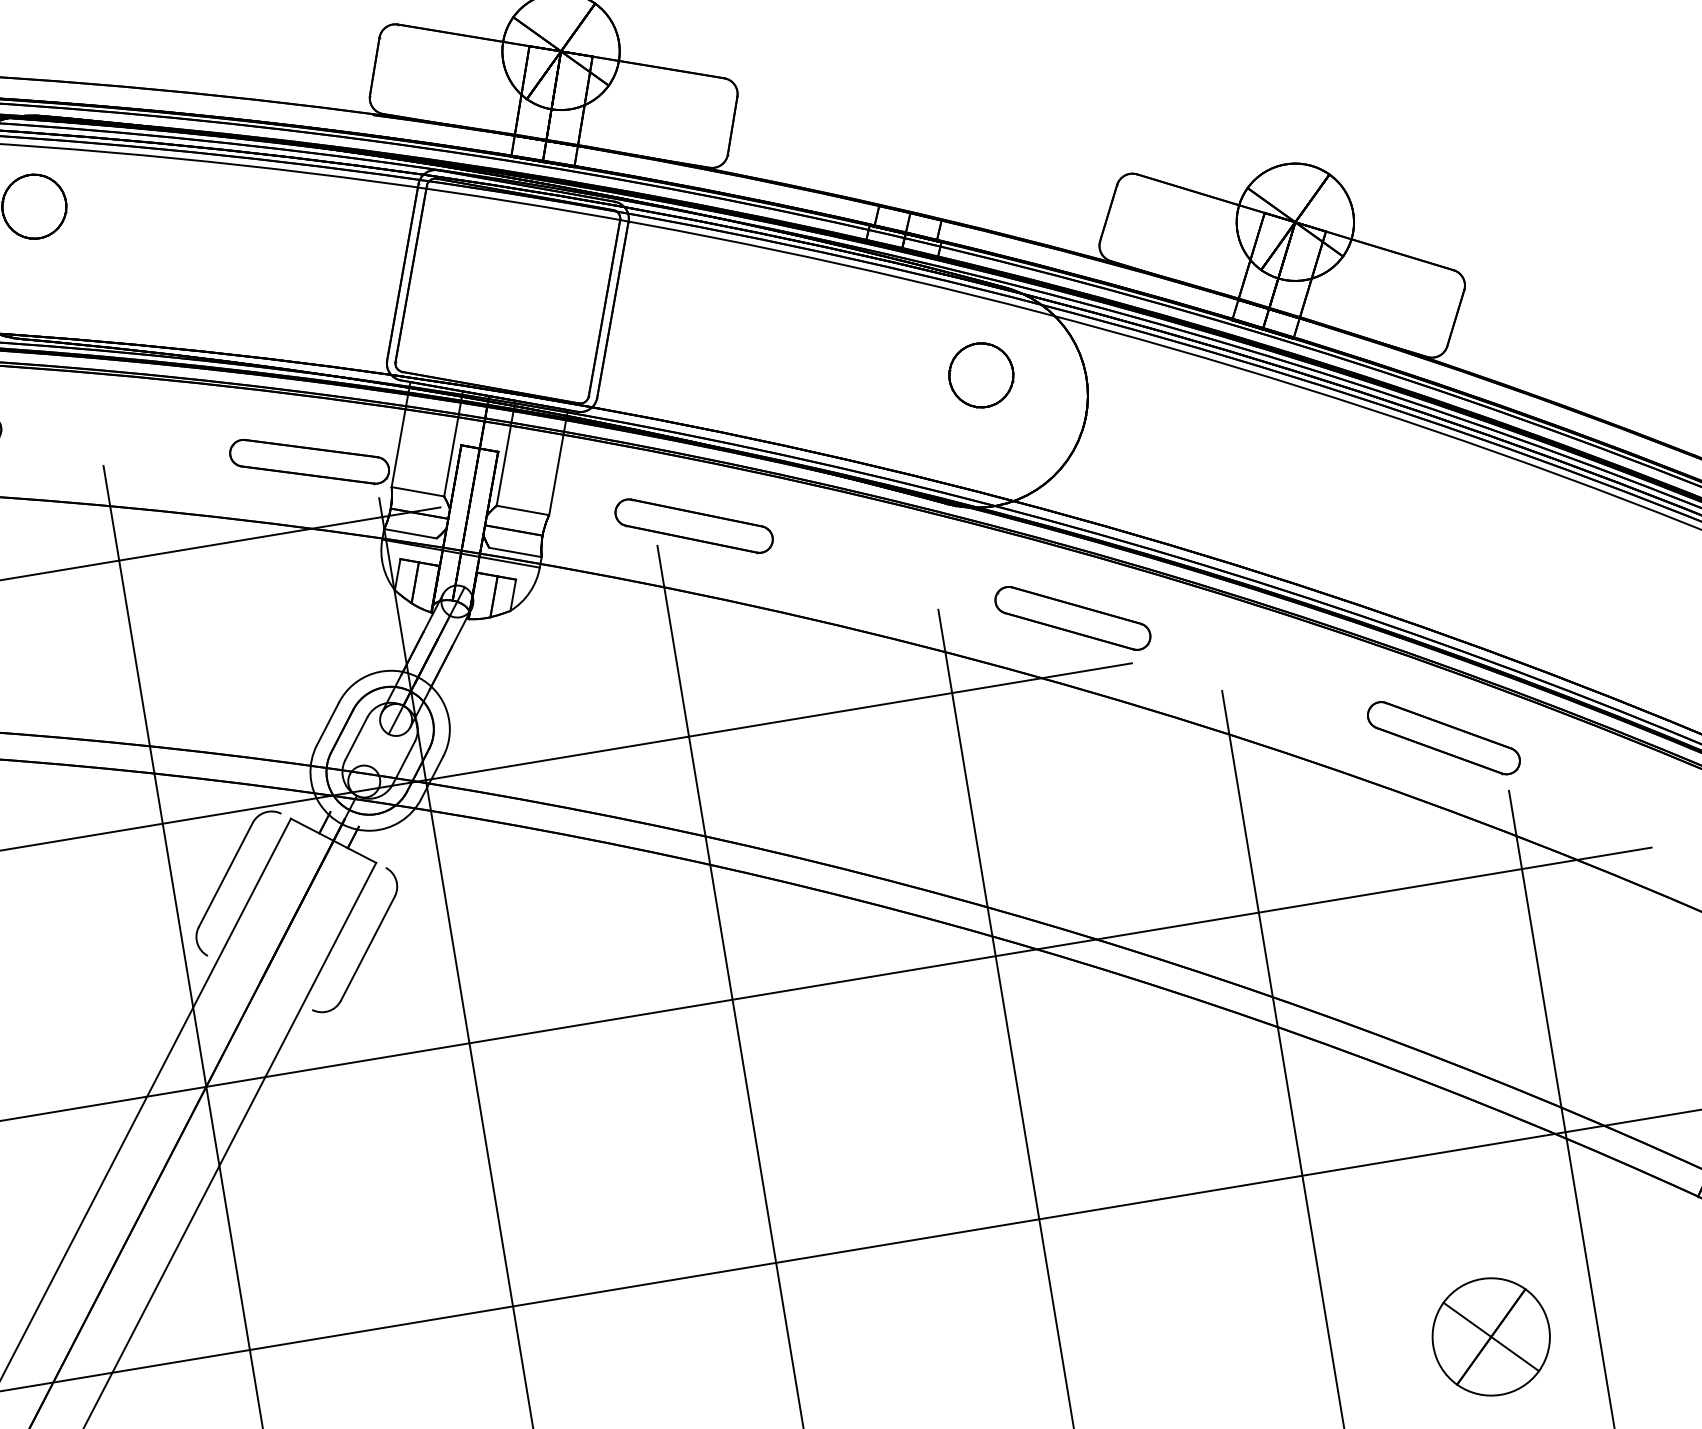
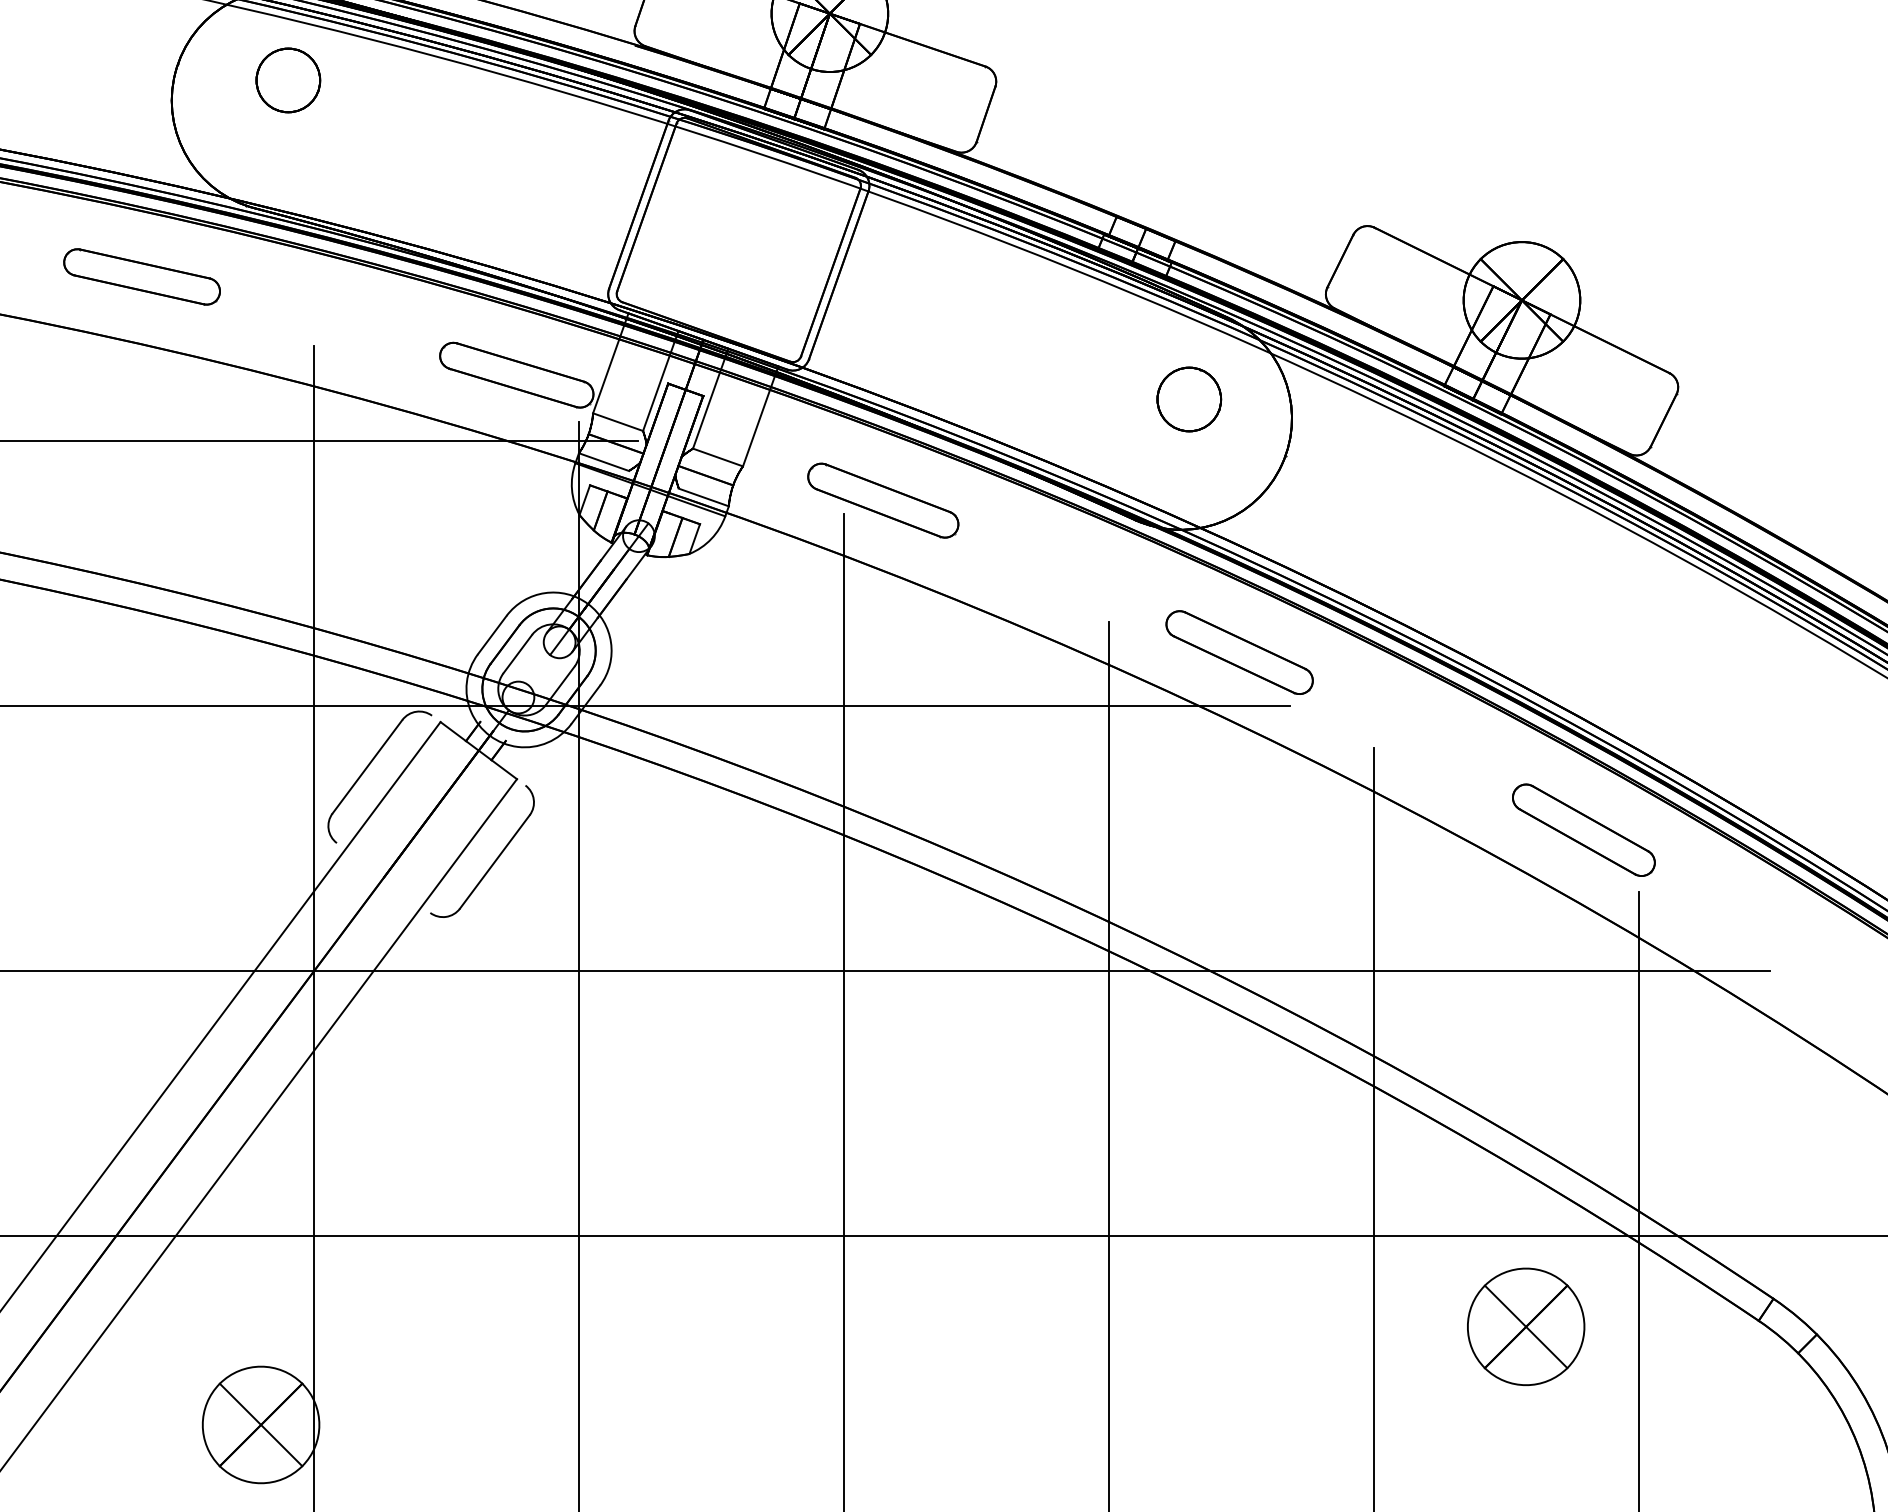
part: (1491, 1336) -> (1526, 1326), moved

